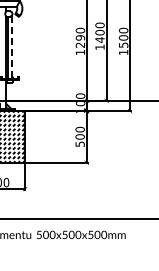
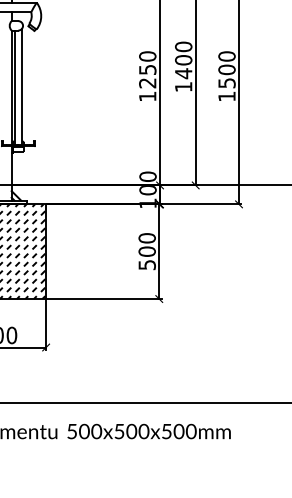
text: (79, 37) -> (146, 69), 1290 -> 1250
line: (12, 47) -> (22, 87), dashed -> solid

